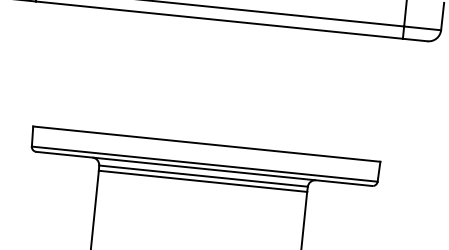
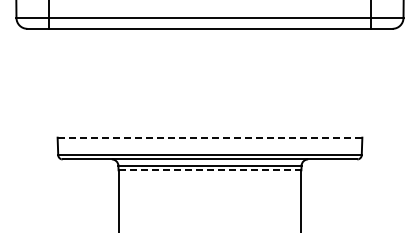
line: (207, 144) -> (210, 137), solid -> dashed
line: (203, 181) -> (210, 170), solid -> dashed

